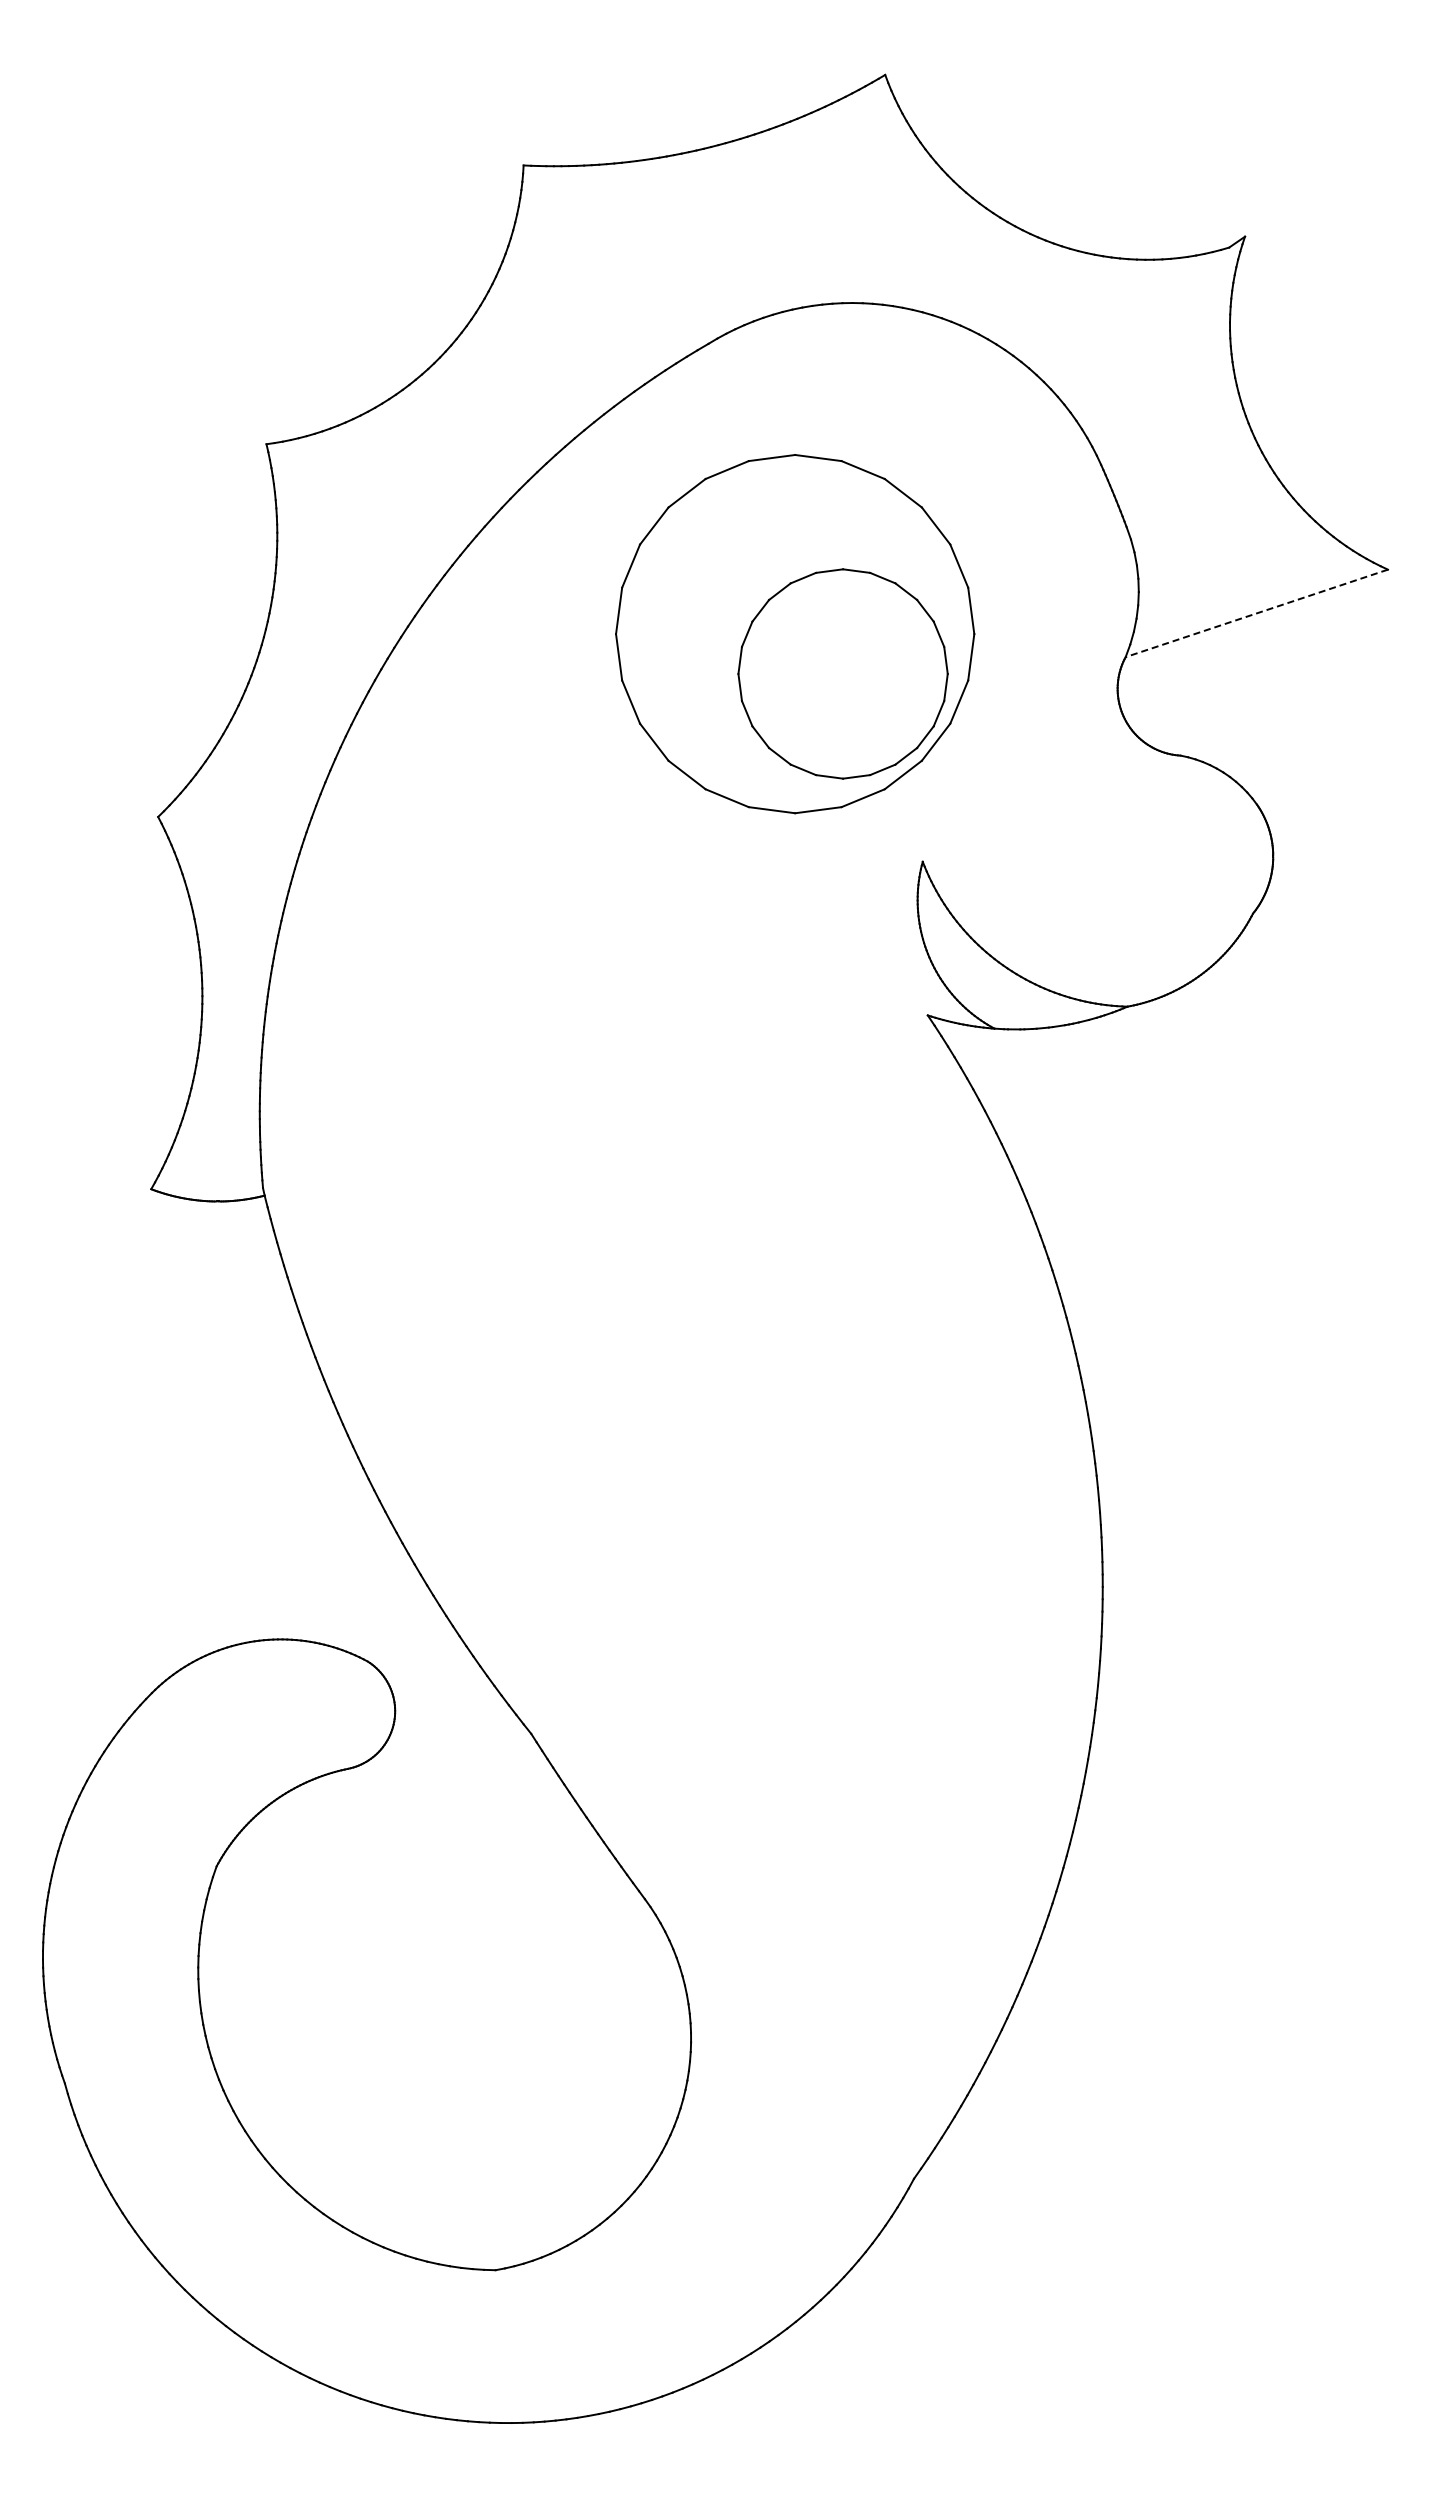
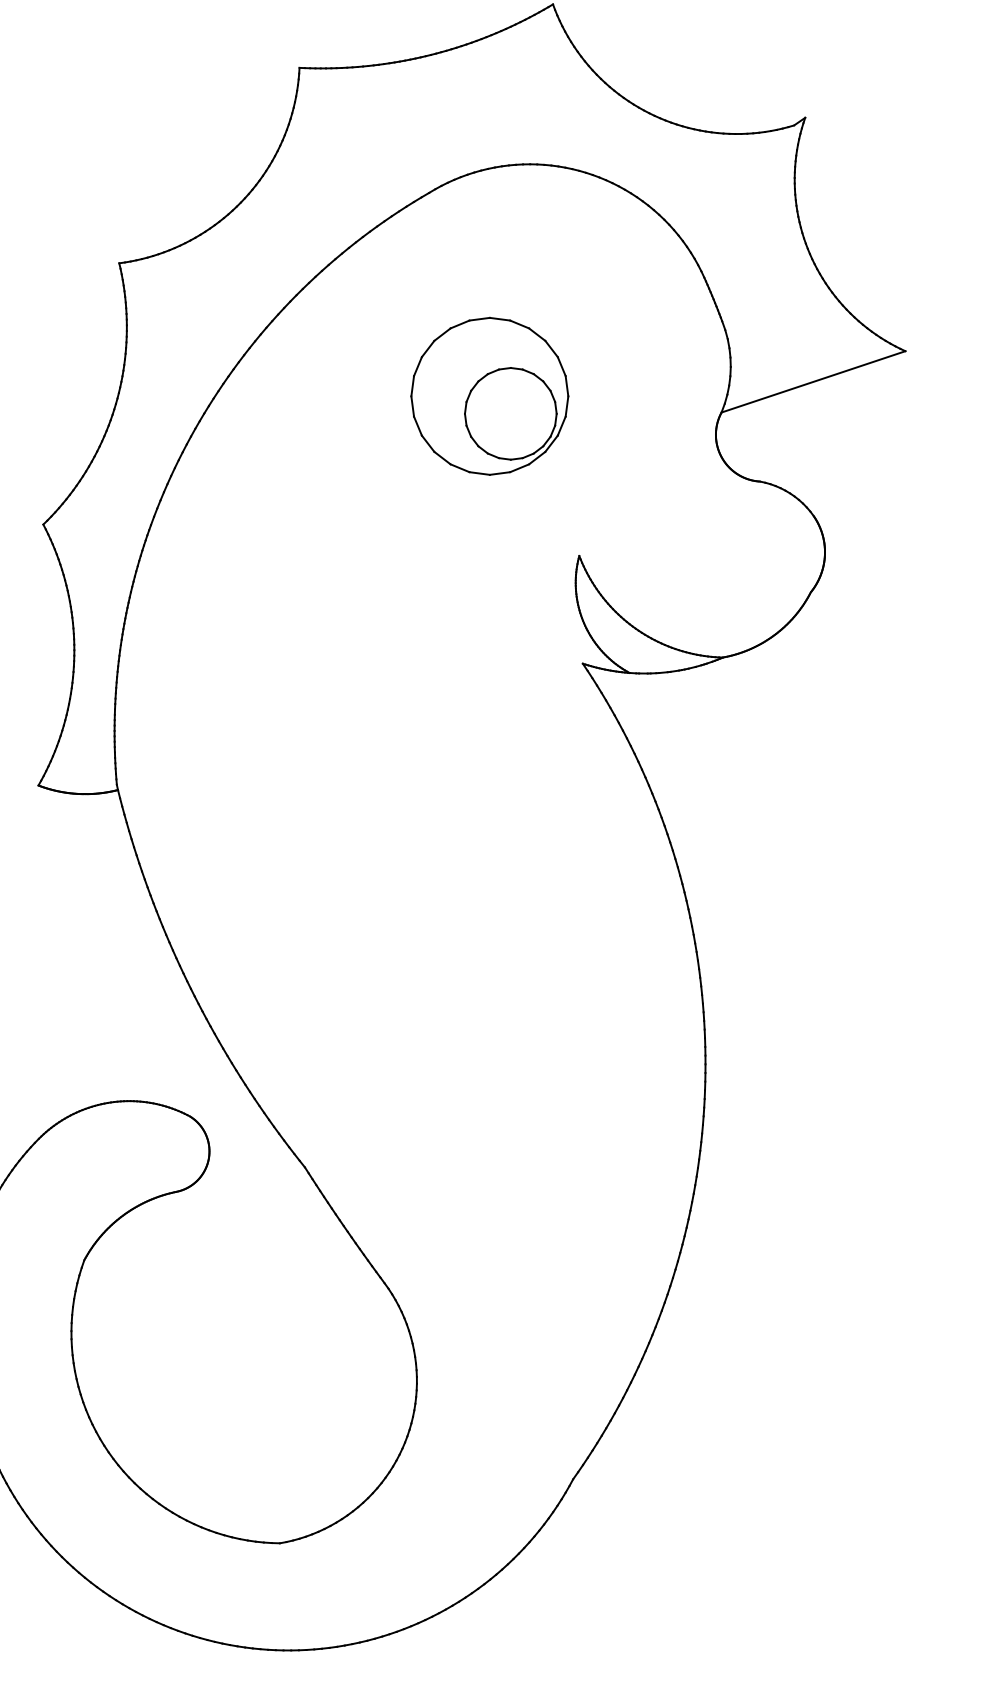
line: (1256, 613) -> (813, 381), dashed -> solid
part: (794, 633) -> (489, 395), size x0.62

